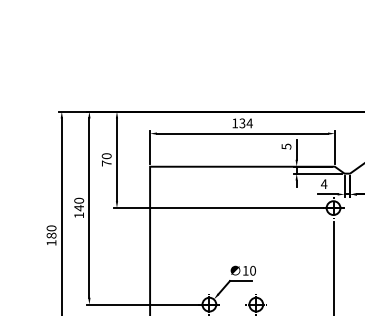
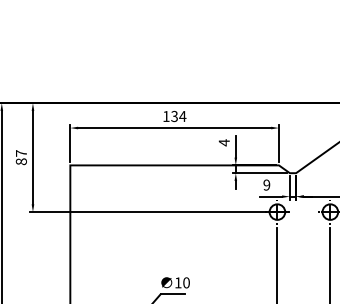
text: (286, 146) -> (224, 142), 5 -> 4
text: (106, 159) -> (21, 157), 70 -> 87
text: (324, 184) -> (267, 185), 4 -> 9

